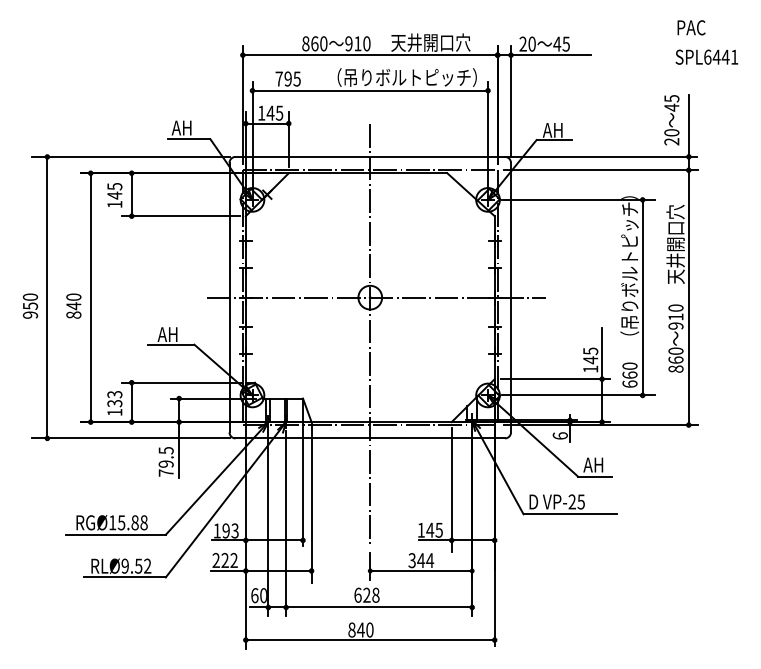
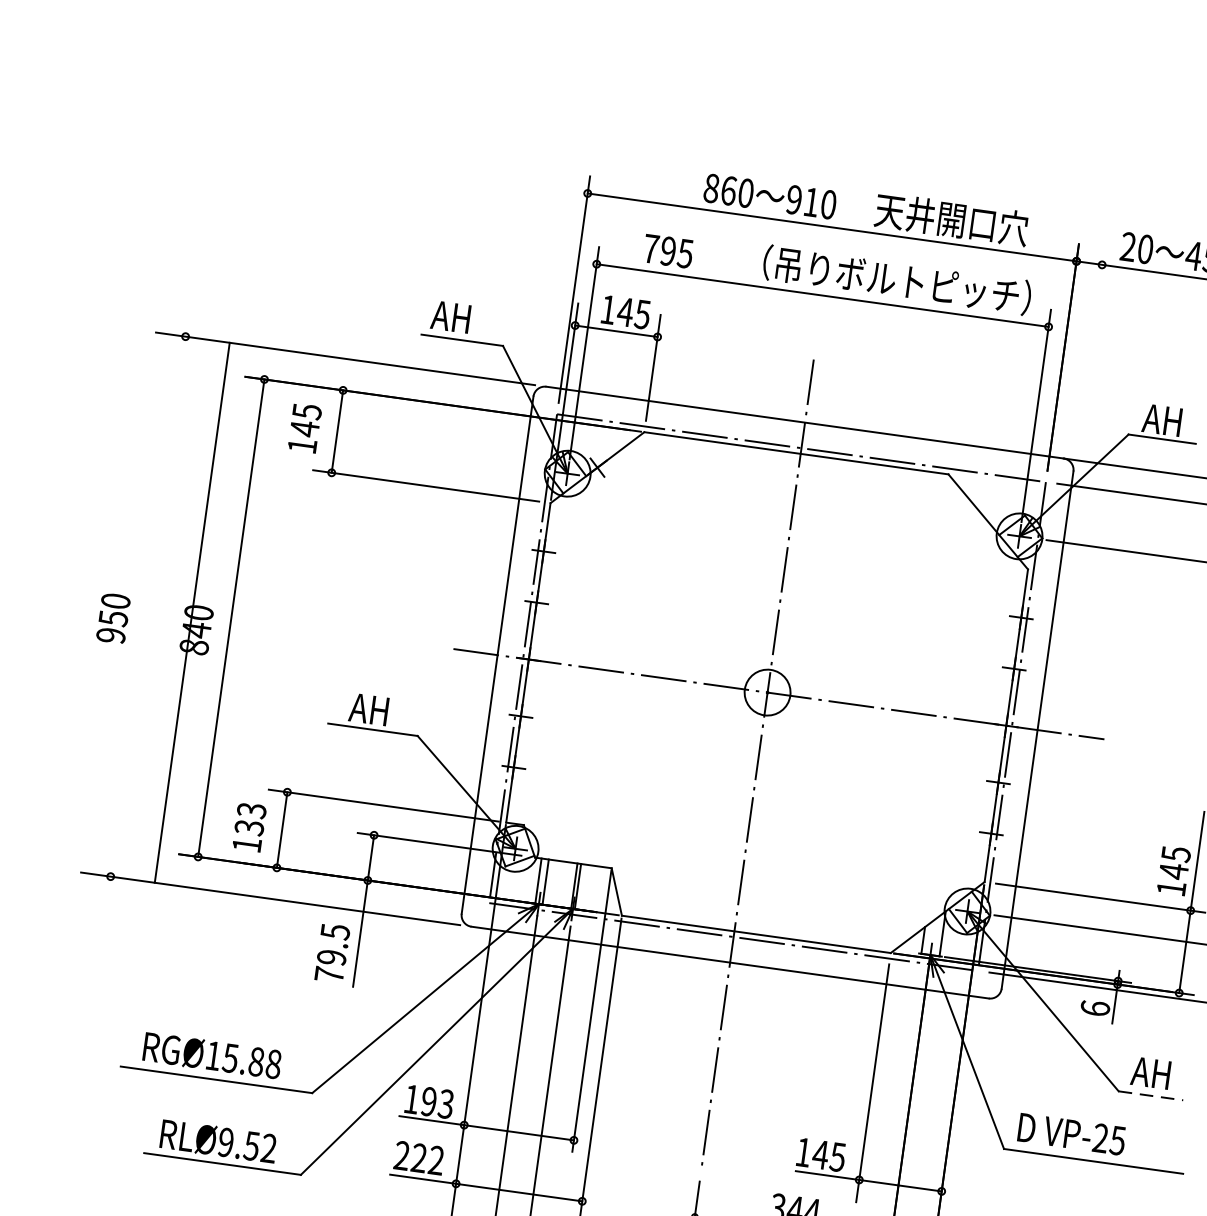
line: (511, 101) -> (1090, 353), removed
line: (47, 297) -> (192, 612), moved
line: (594, 476) -> (1150, 1095), solid -> dashed

